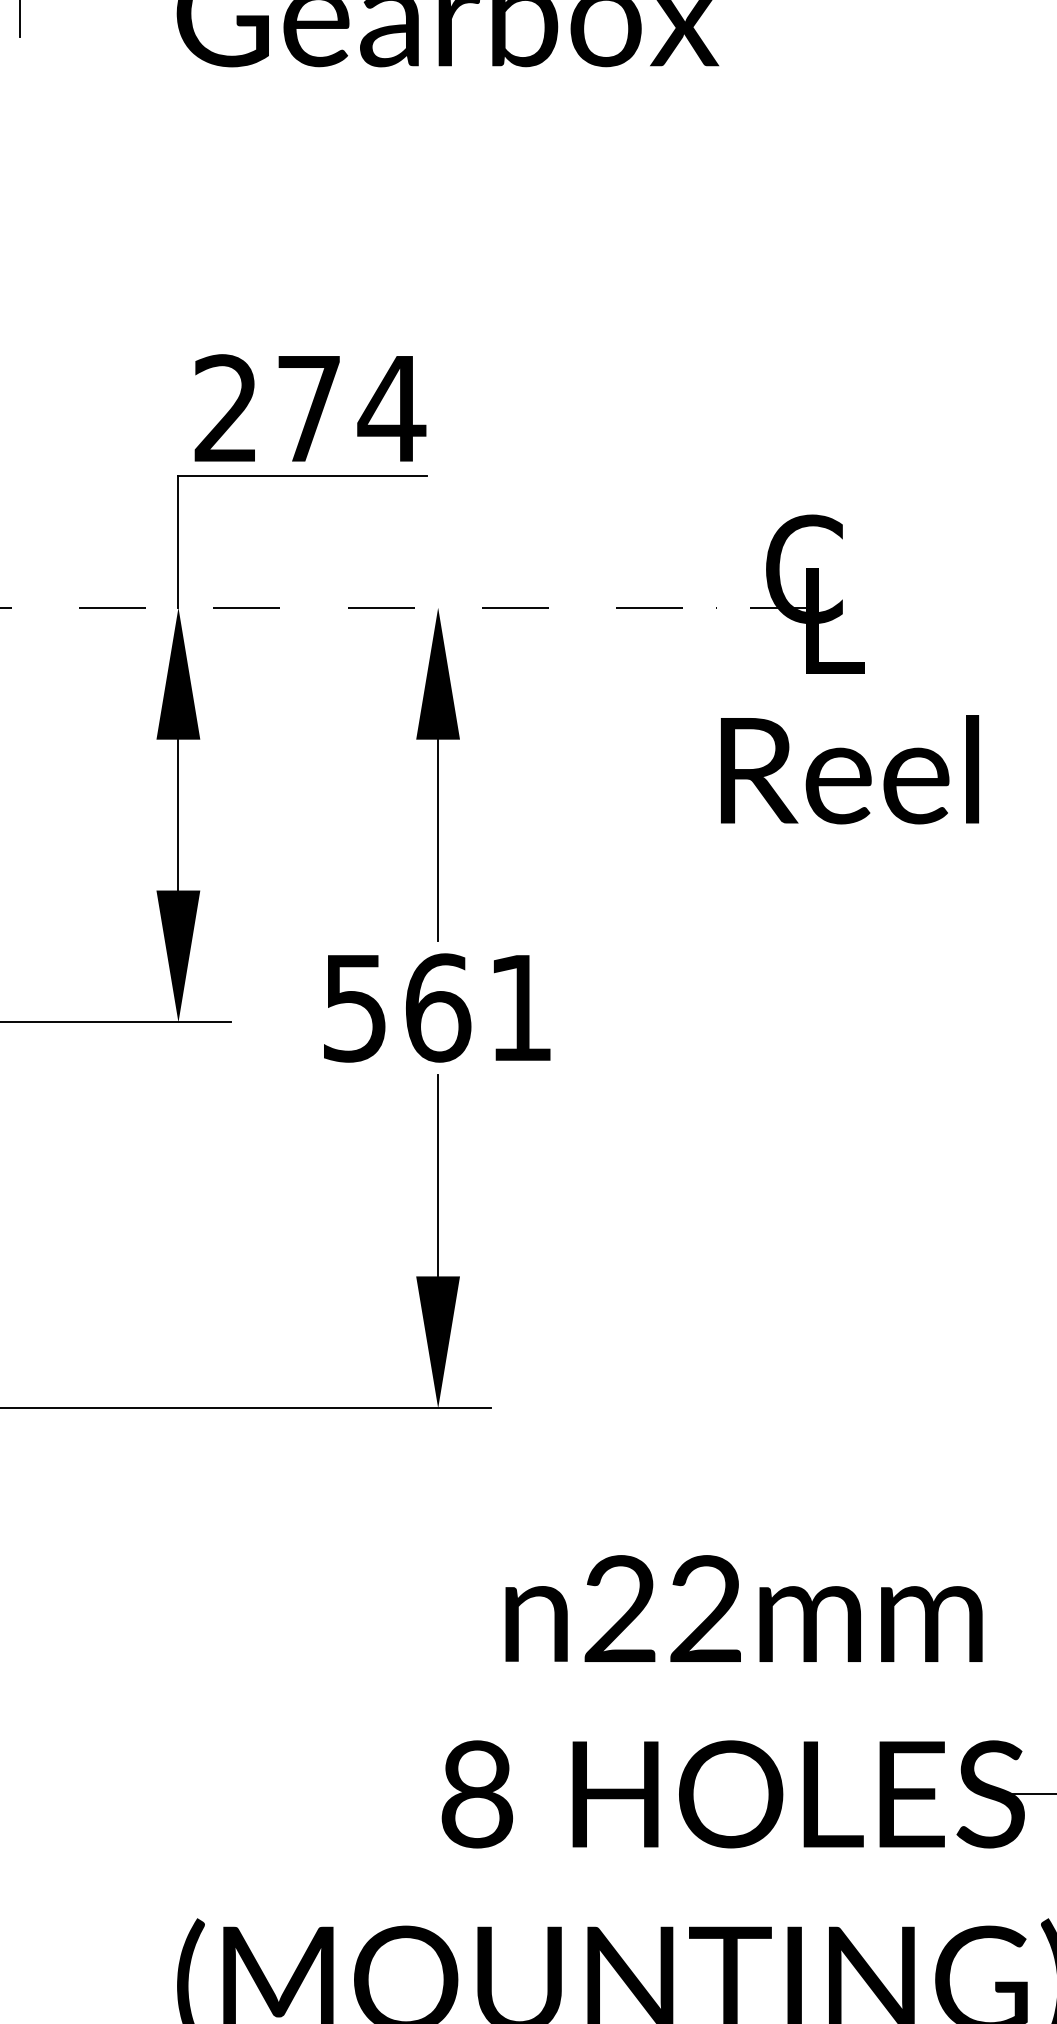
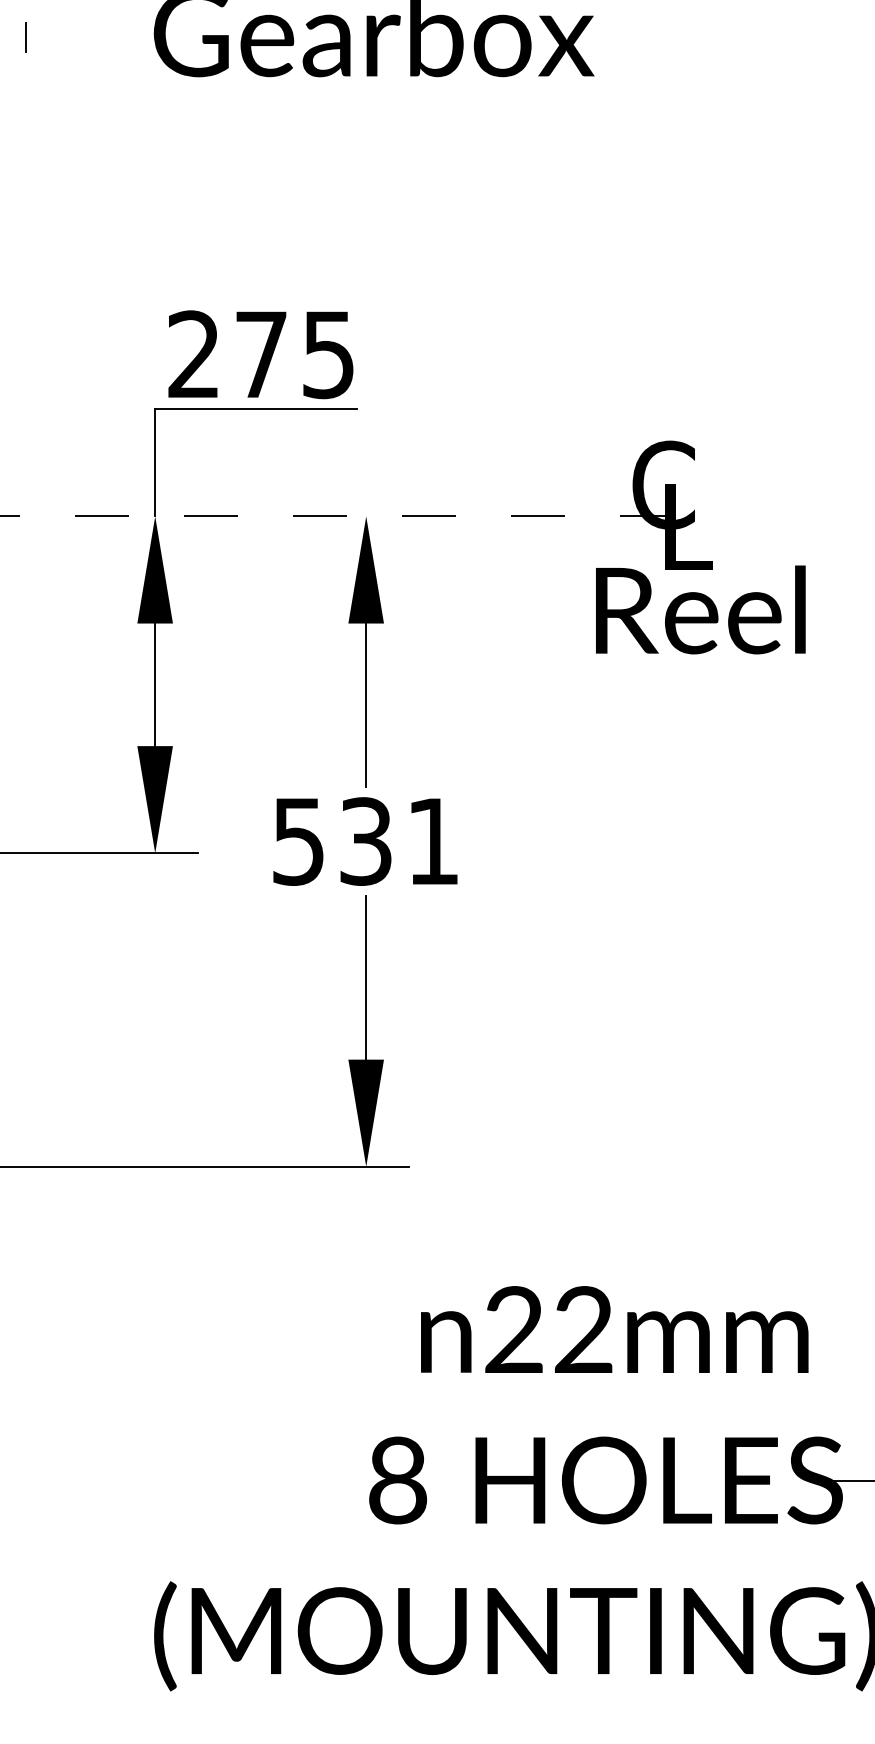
text: (391, 409) -> (328, 355), 274 -> 275
text: (849, 769) -> (700, 609), moved
text: (438, 1007) -> (366, 841), 561 -> 531

